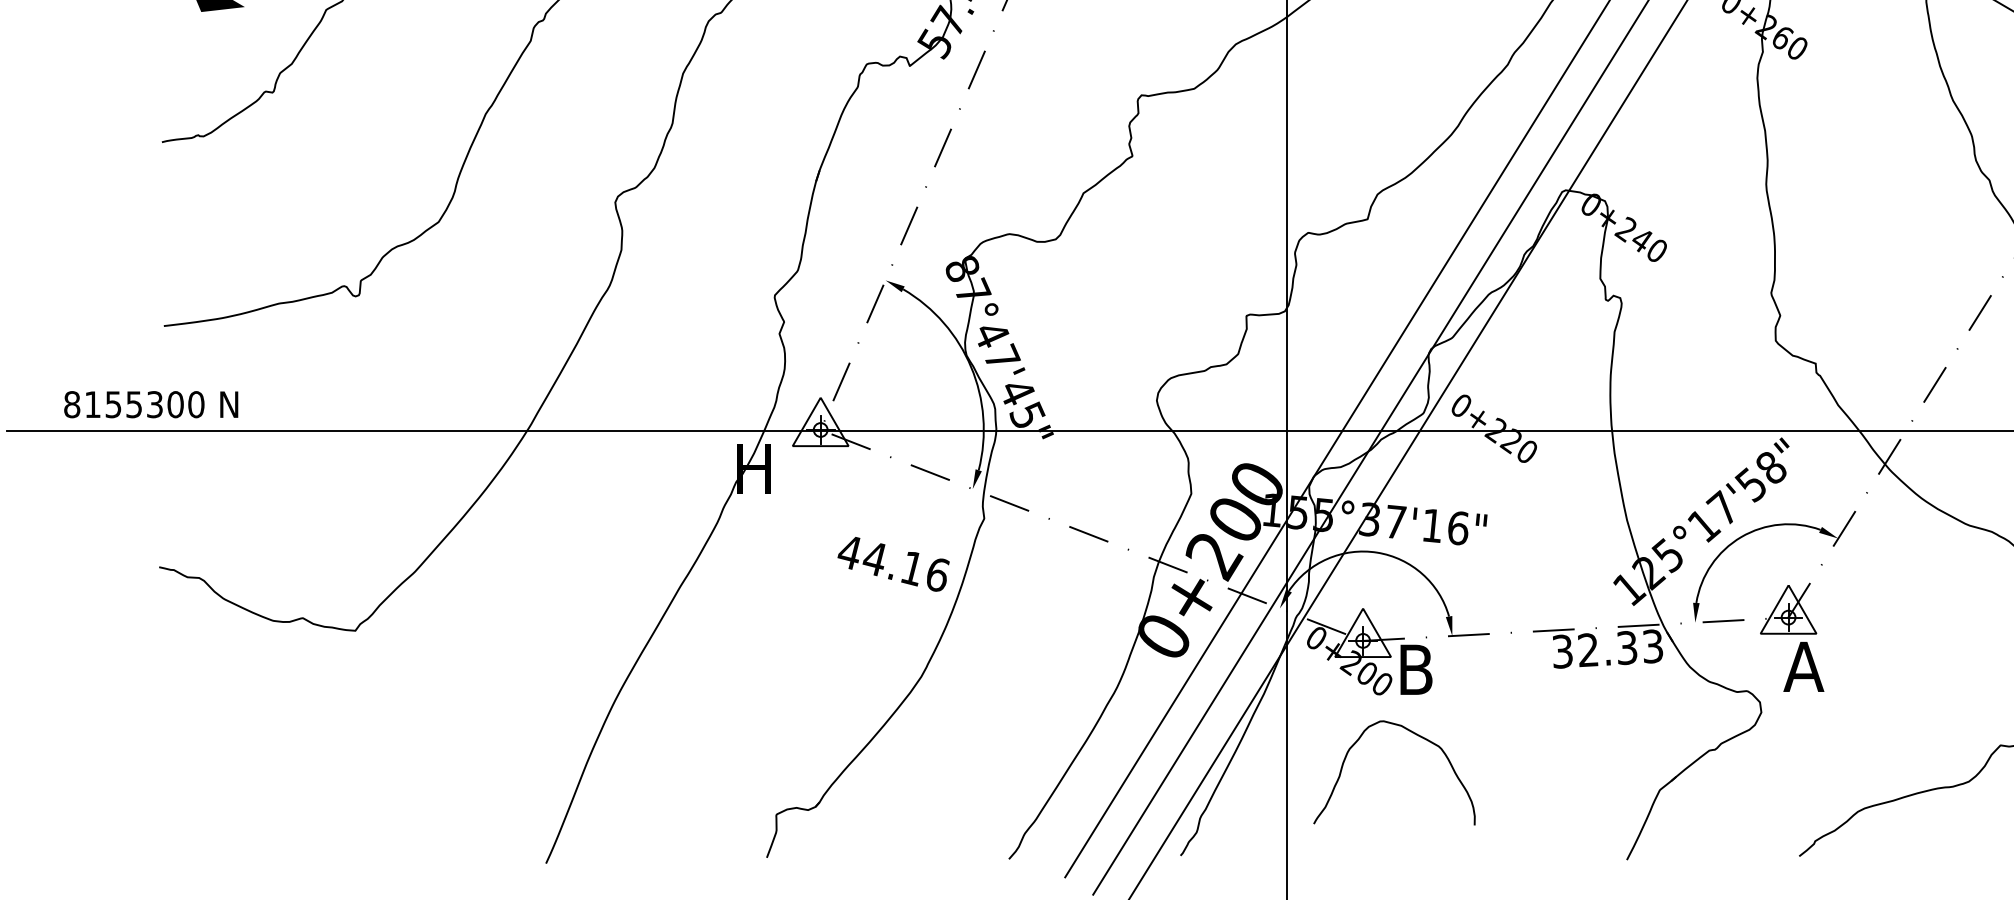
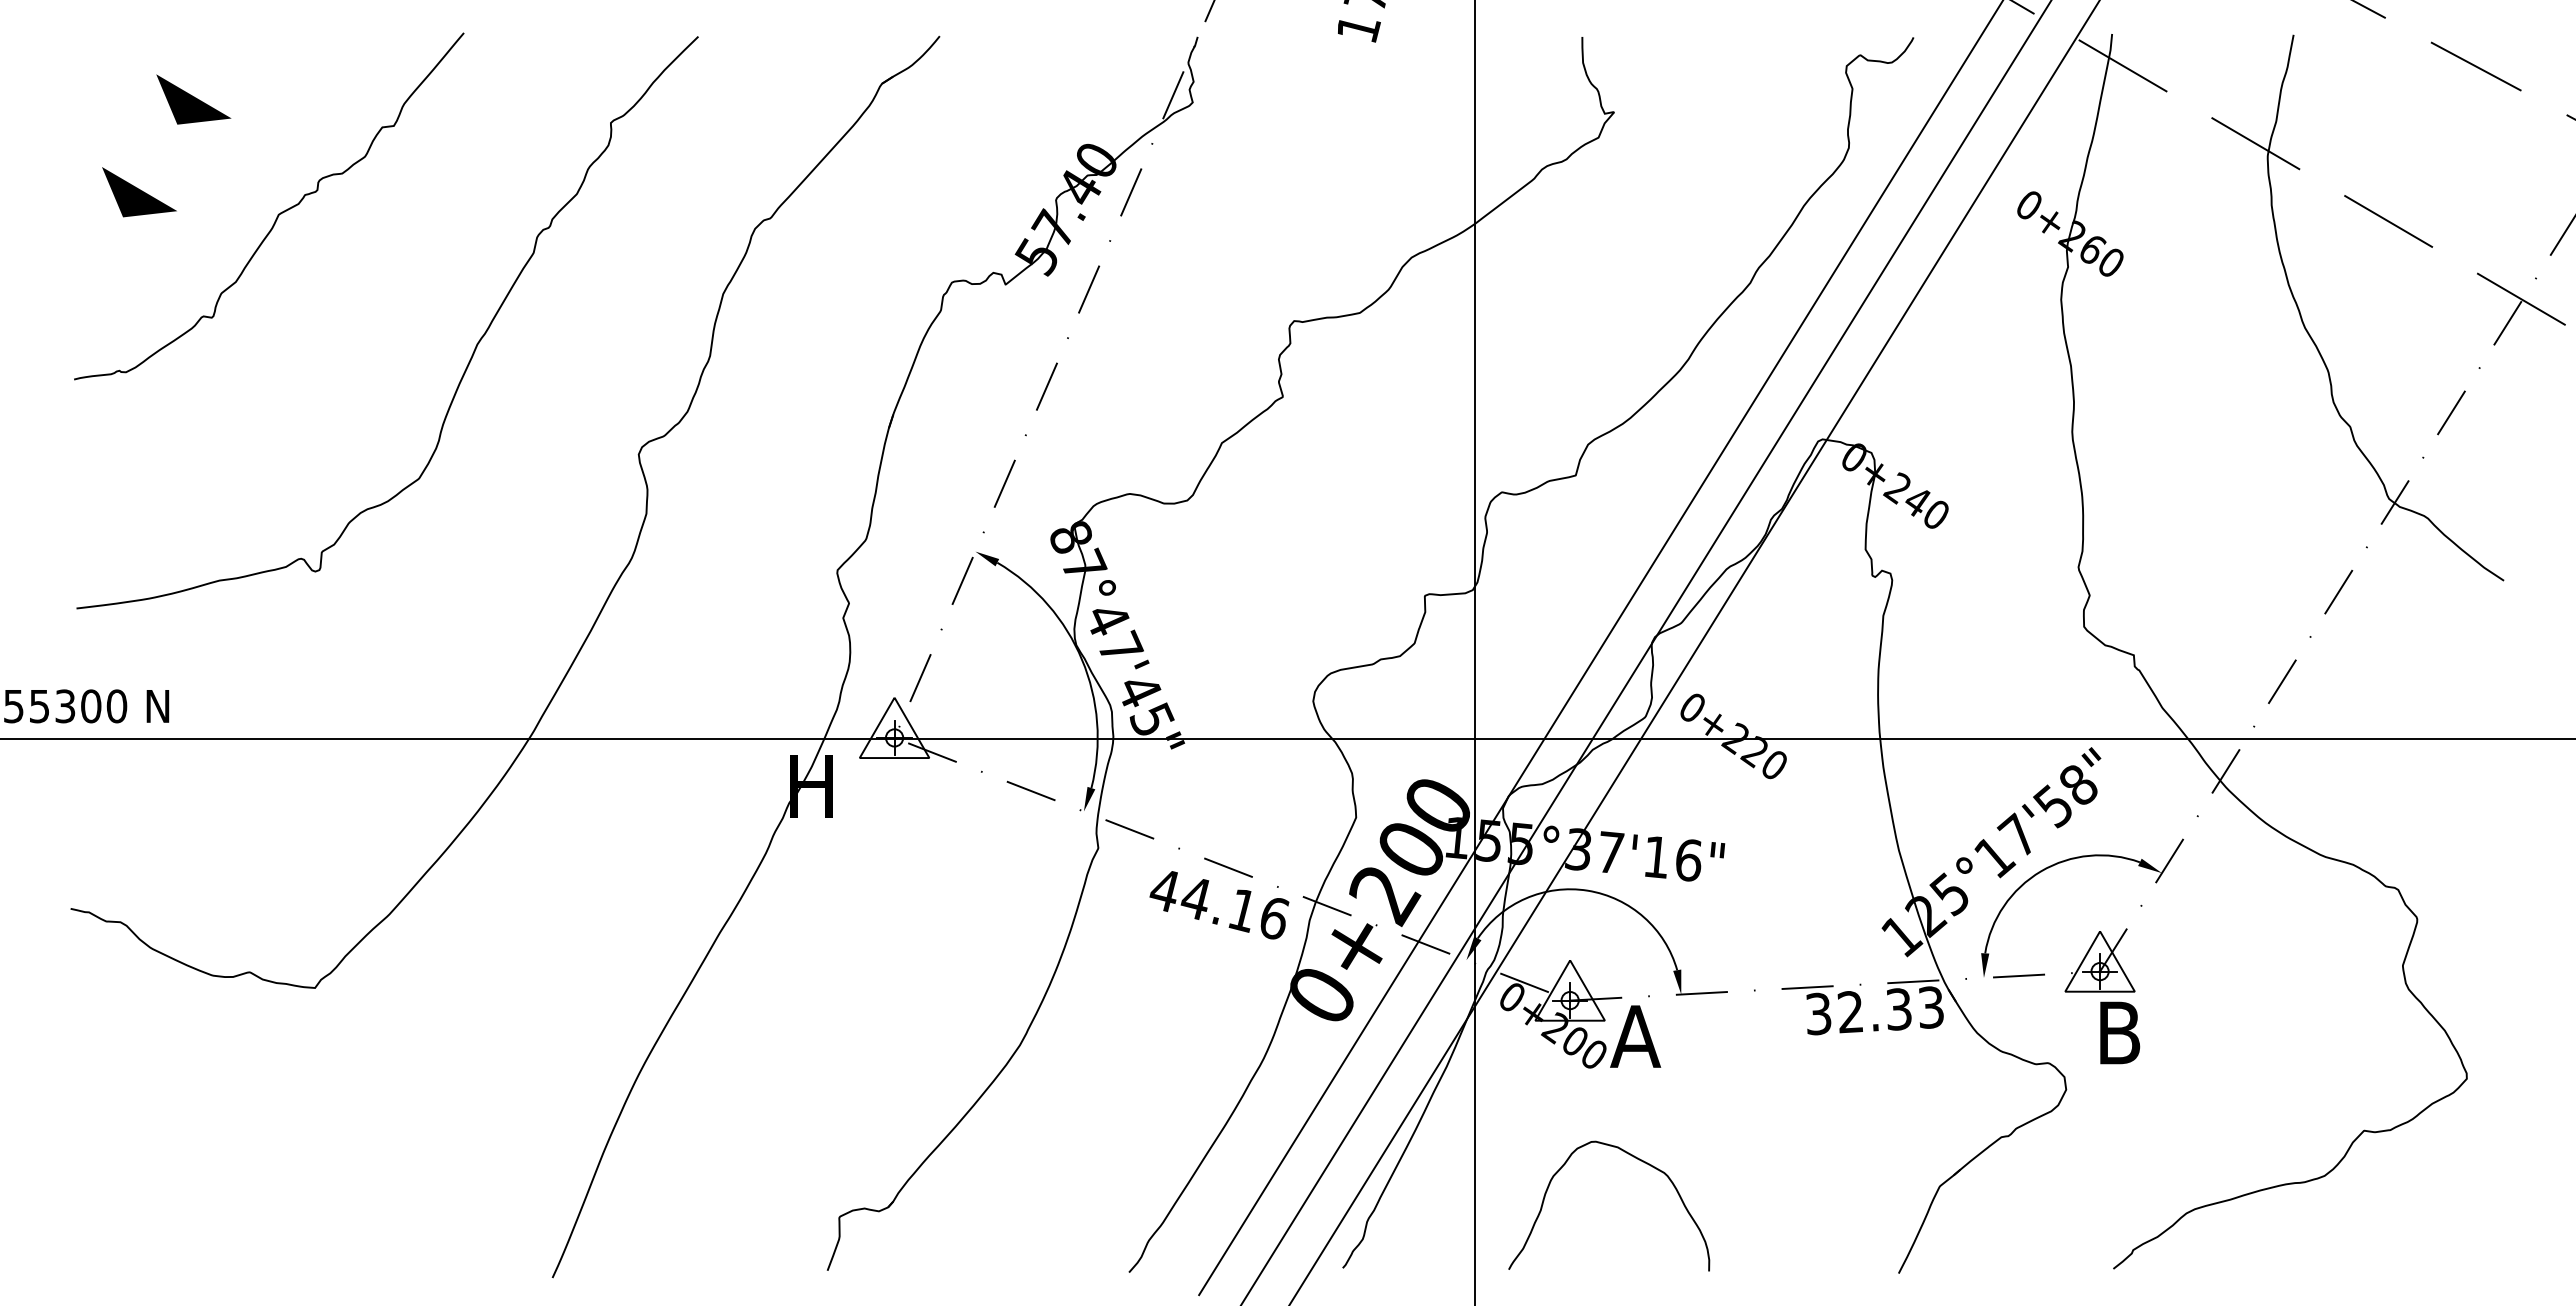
text: (893, 564) -> (1219, 905), moved
text: (1803, 666) -> (2118, 1032), A -> B
text: (1415, 669) -> (1635, 1036), B -> A
curve: (1413, 733) -> (1633, 1157), moved

